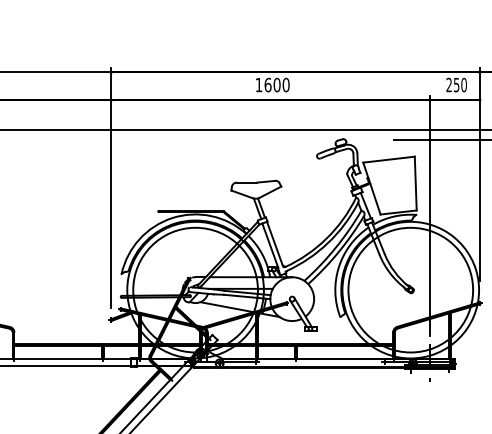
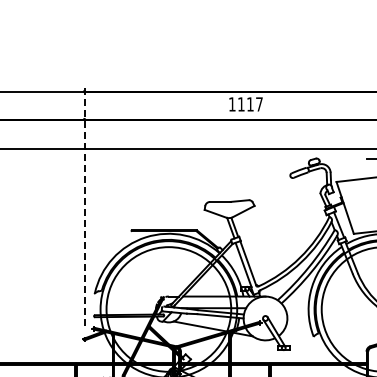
text: (276, 84) -> (249, 103), 1600 -> 1117
line: (111, 188) -> (84, 207), solid -> dashed

